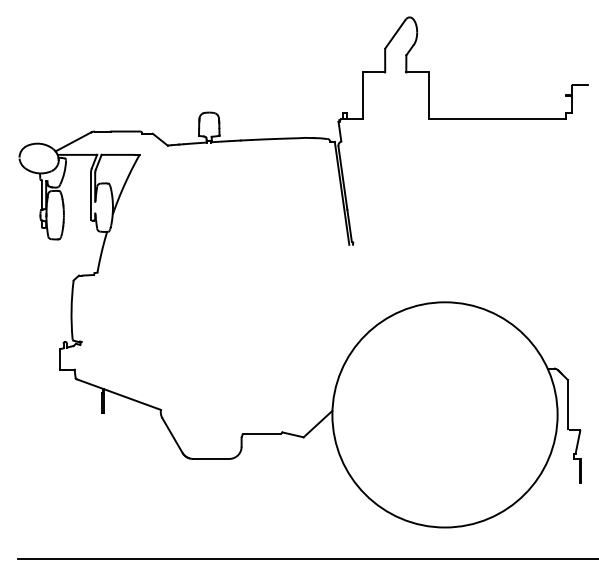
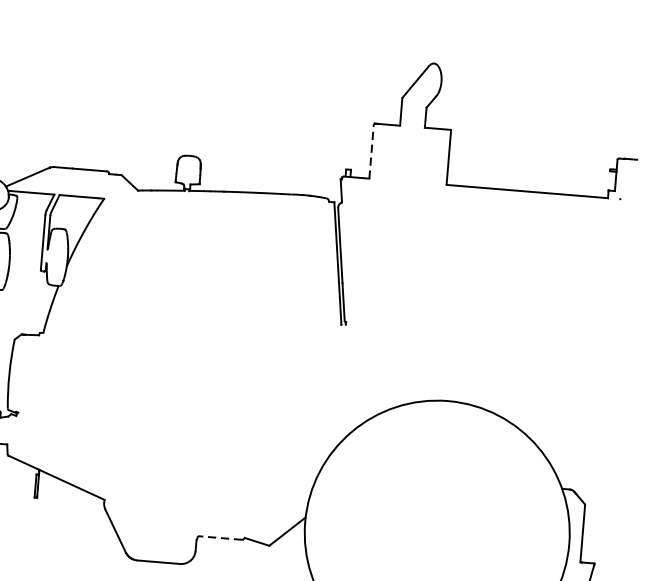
line: (362, 95) -> (371, 150), solid -> dashed
line: (261, 434) -> (220, 538), solid -> dashed

